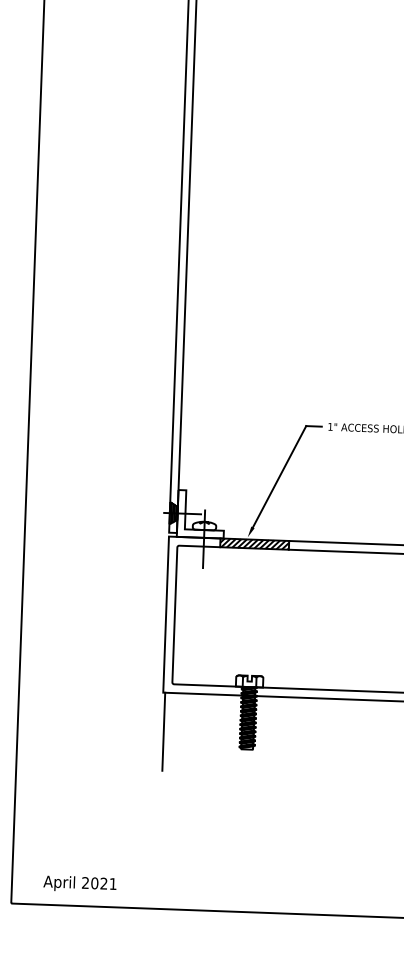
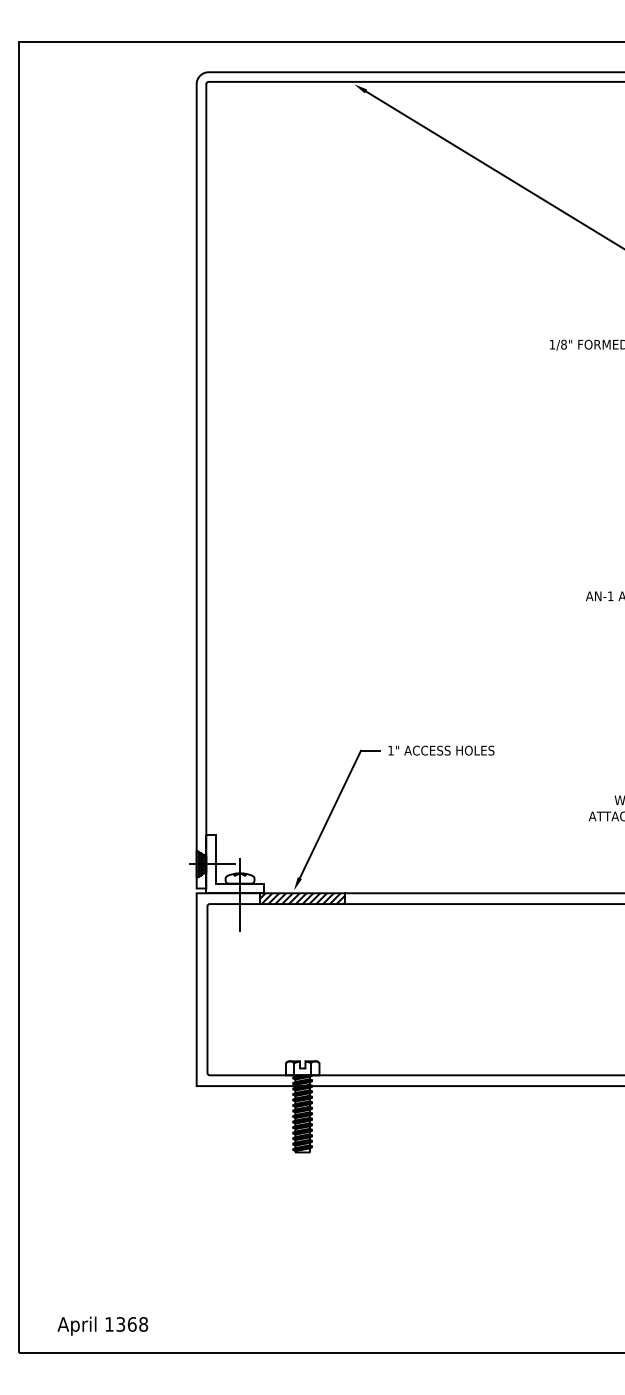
line: (164, 731) -> (199, 1134), removed
text: (99, 883) -> (126, 1324), 2021 -> 1368

